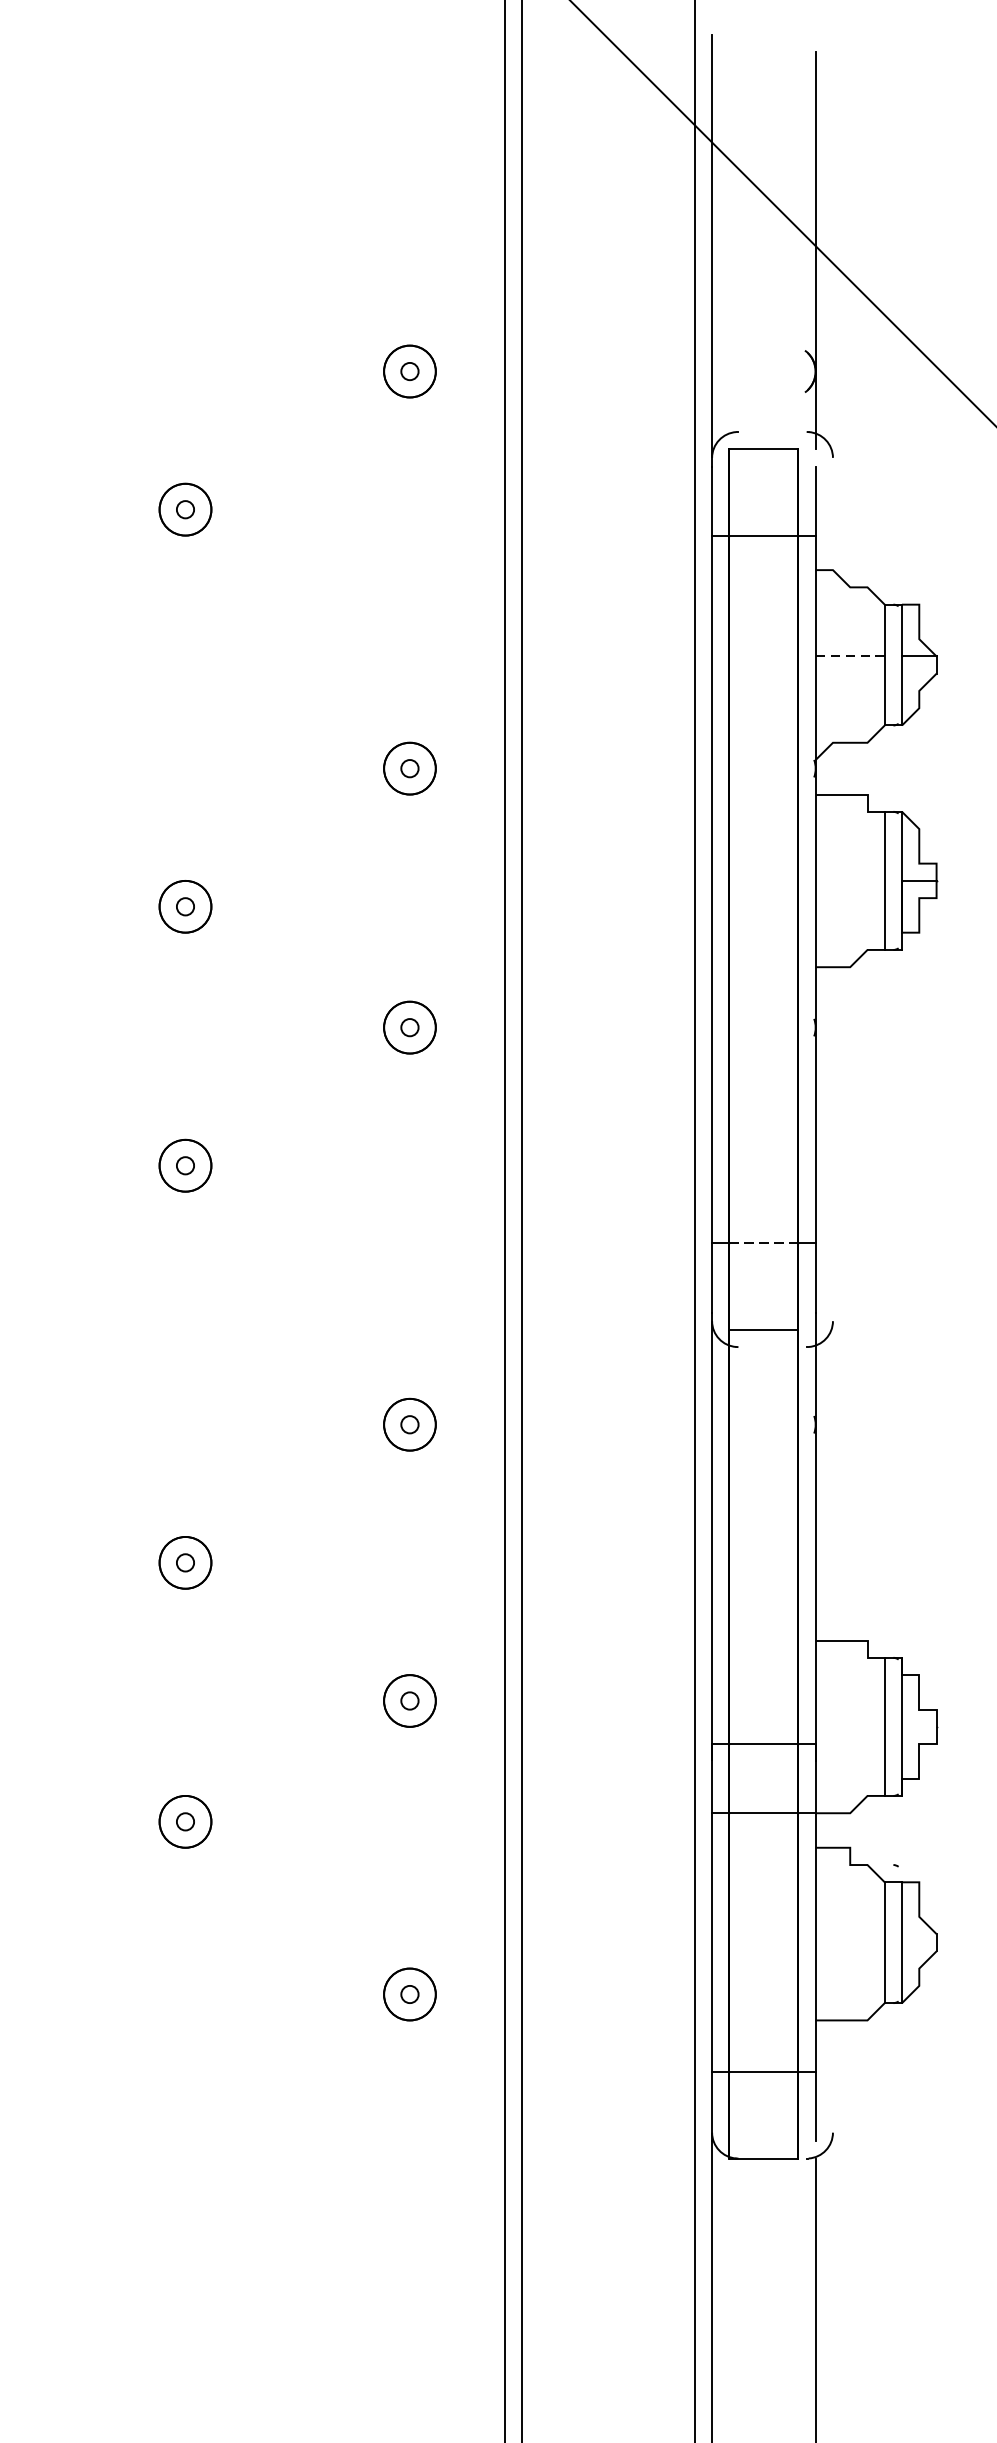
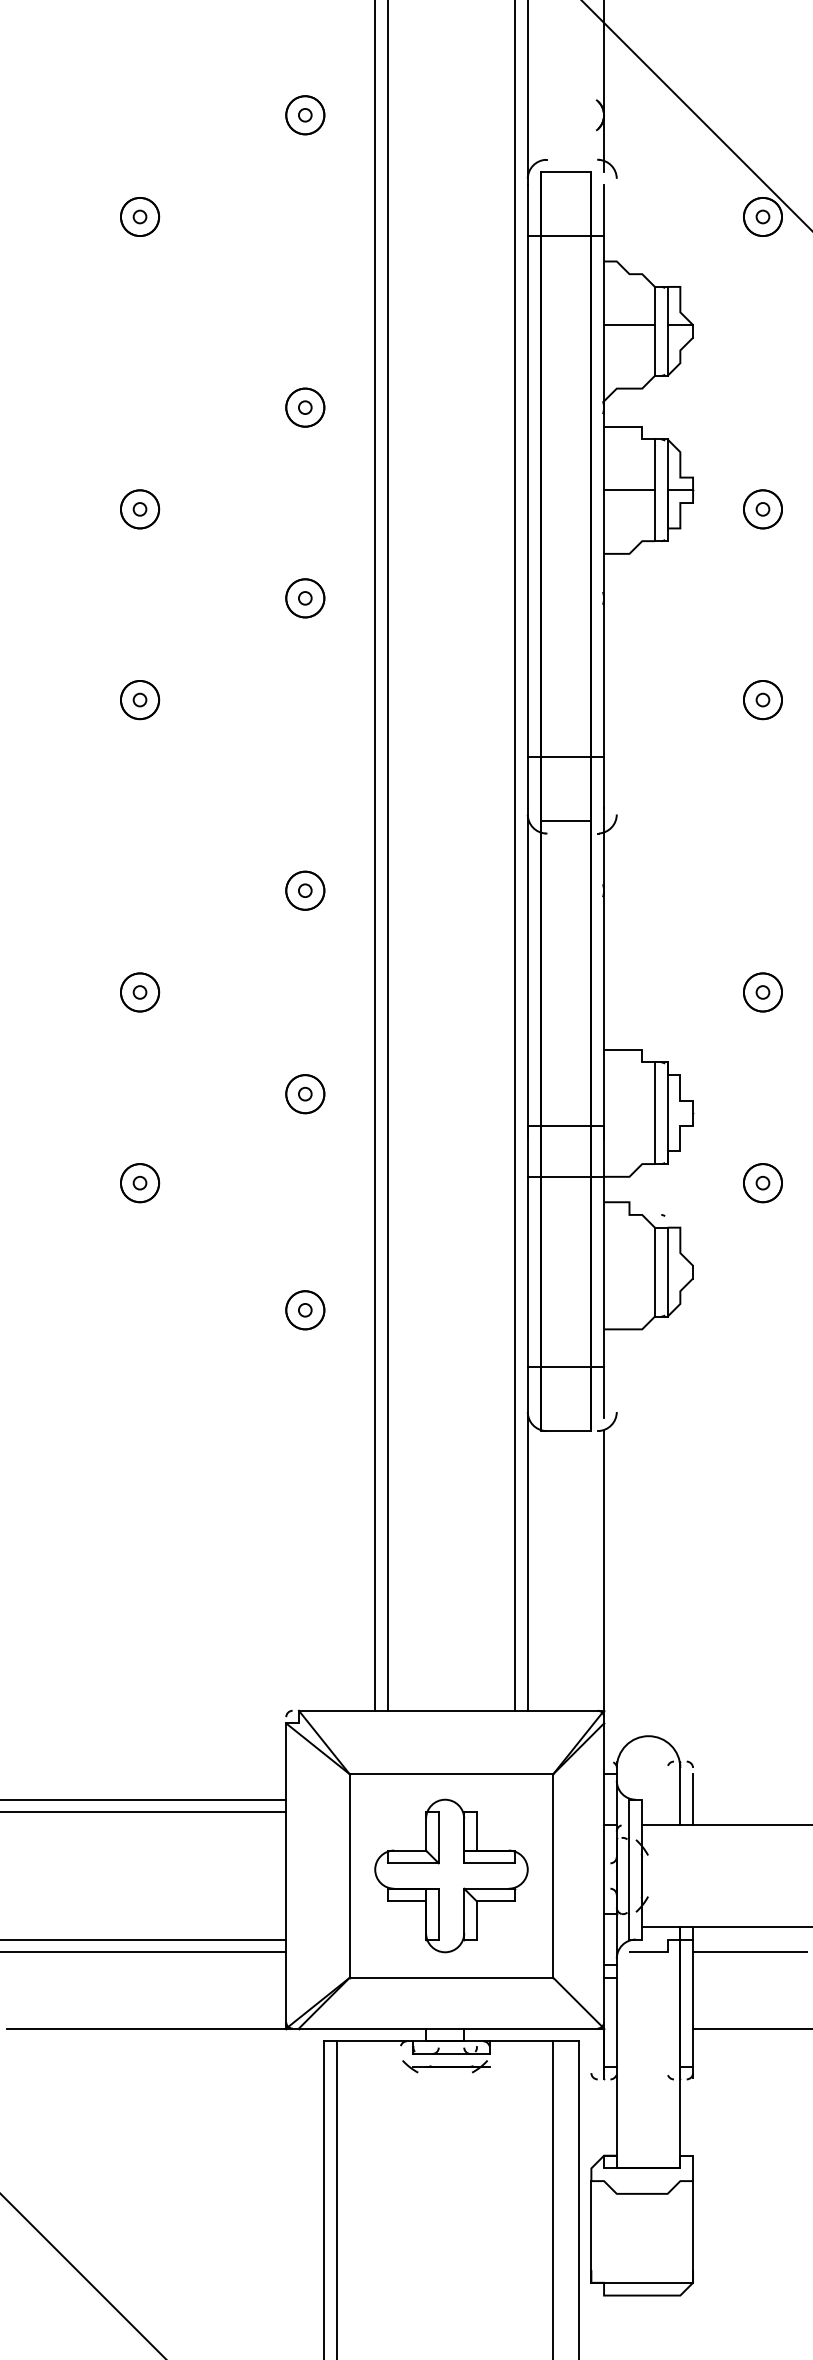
line: (850, 657) -> (629, 325), dashed -> solid
line: (850, 881) -> (629, 490), added
line: (764, 1243) -> (566, 757), dashed -> solid

